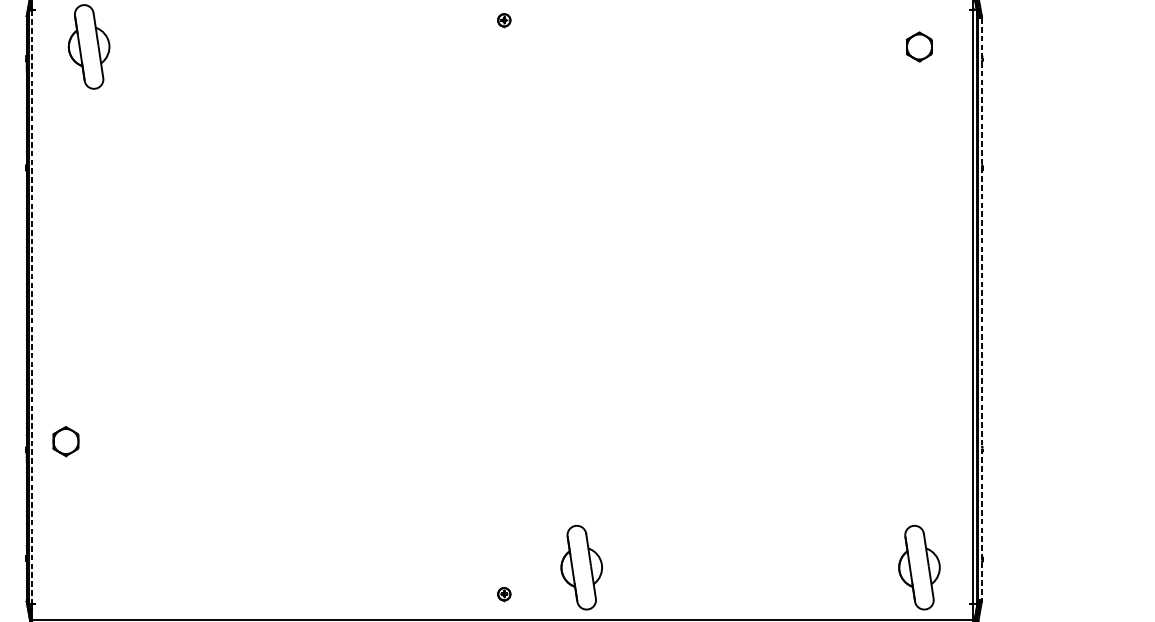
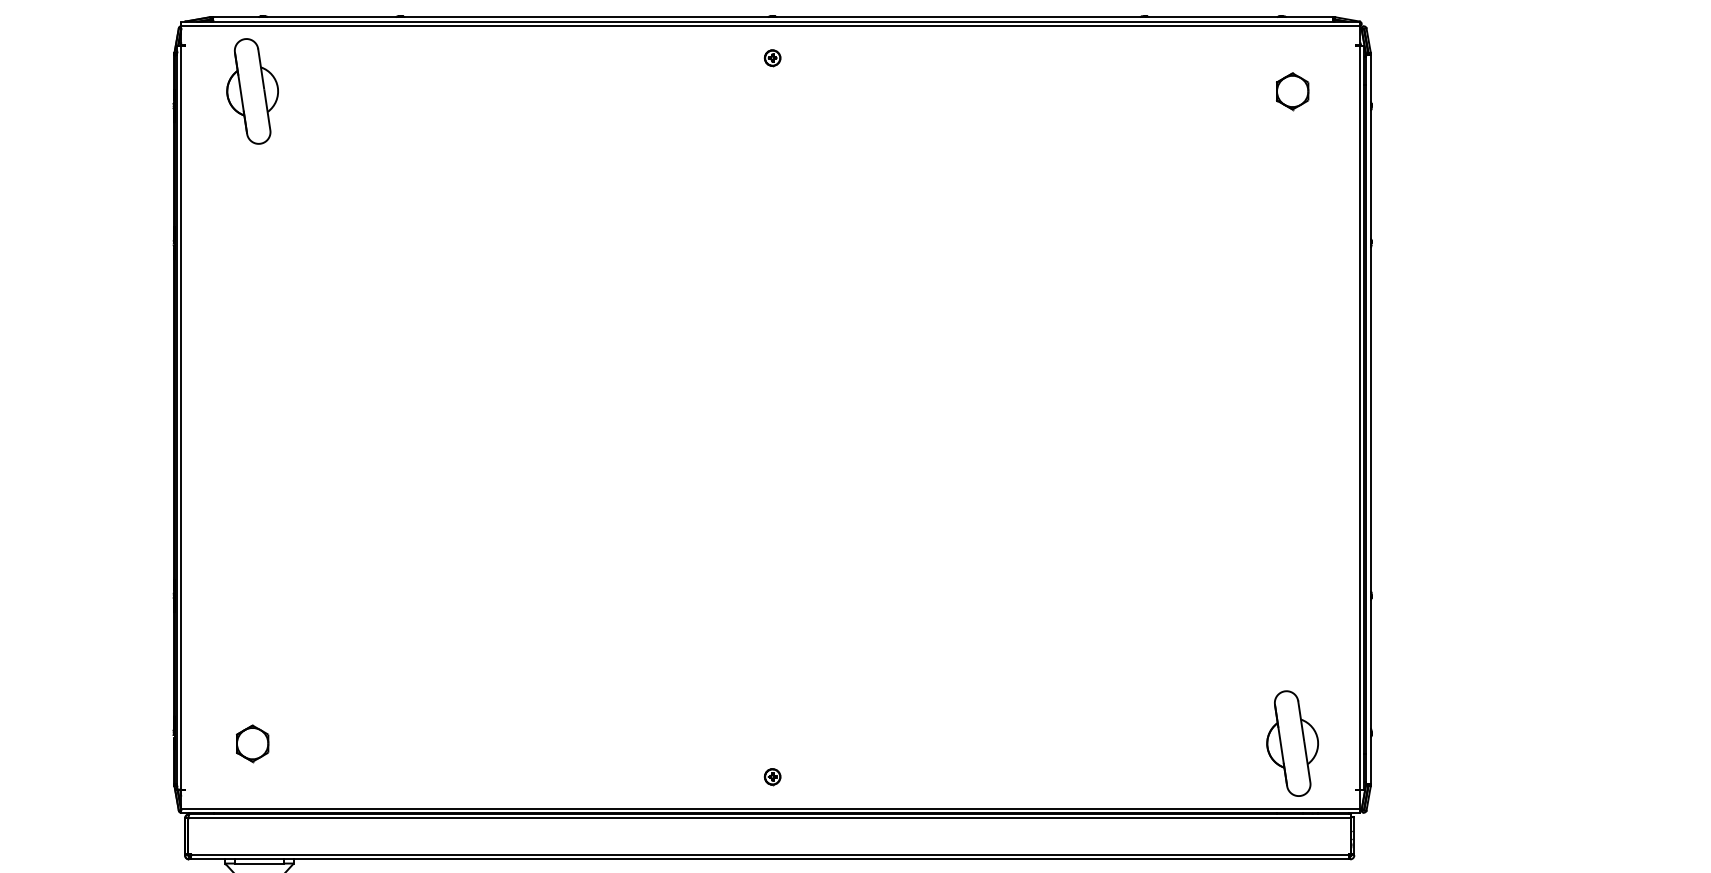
line: (32, 307) -> (181, 417), dashed -> solid
line: (981, 309) -> (1370, 420), dashed -> solid
part: (65, 441) -> (252, 743), moved
part: (581, 567) -> (869, 743), removed

